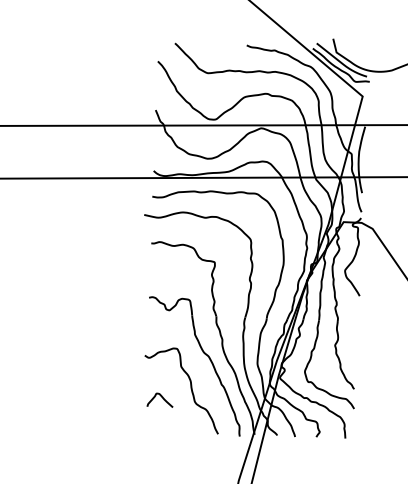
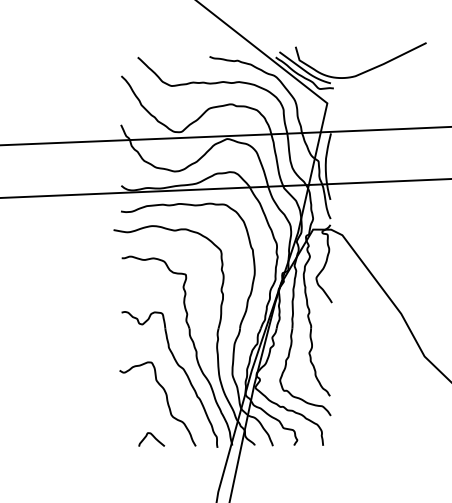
curve: (162, 398) -> (153, 437), moved

